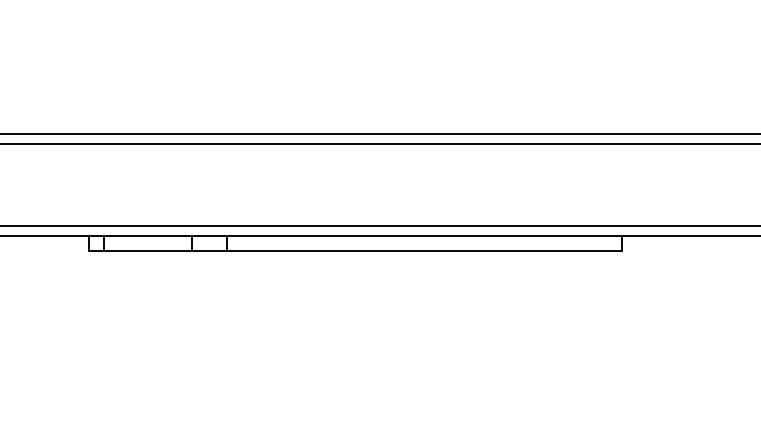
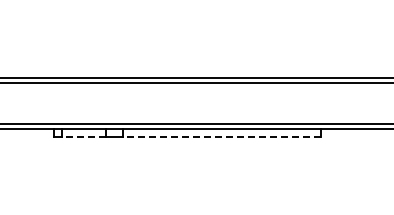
line: (147, 250) -> (83, 136), solid -> dashed
line: (425, 250) -> (222, 136), solid -> dashed

